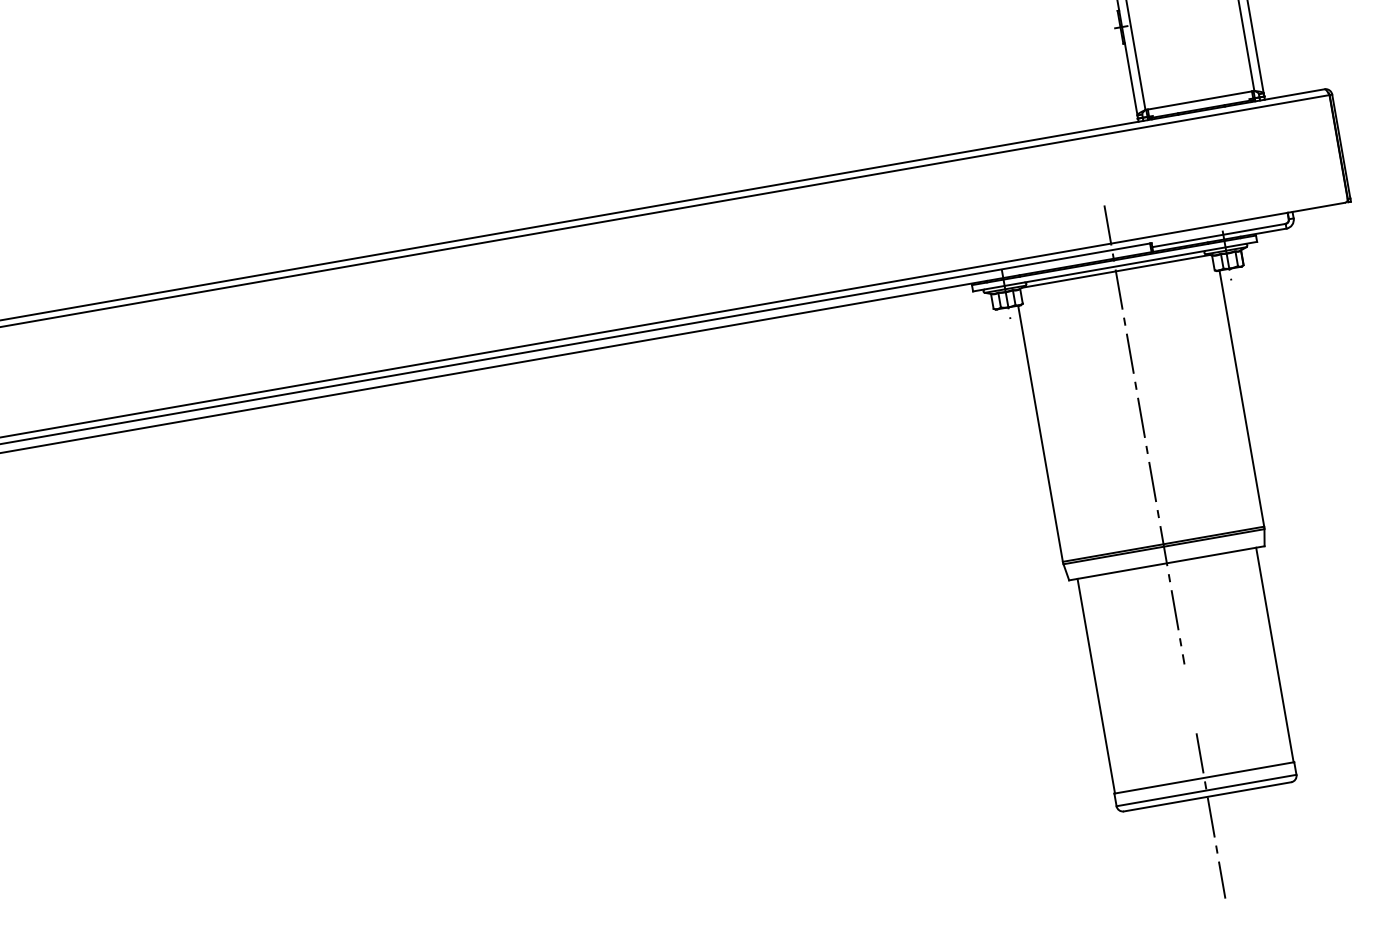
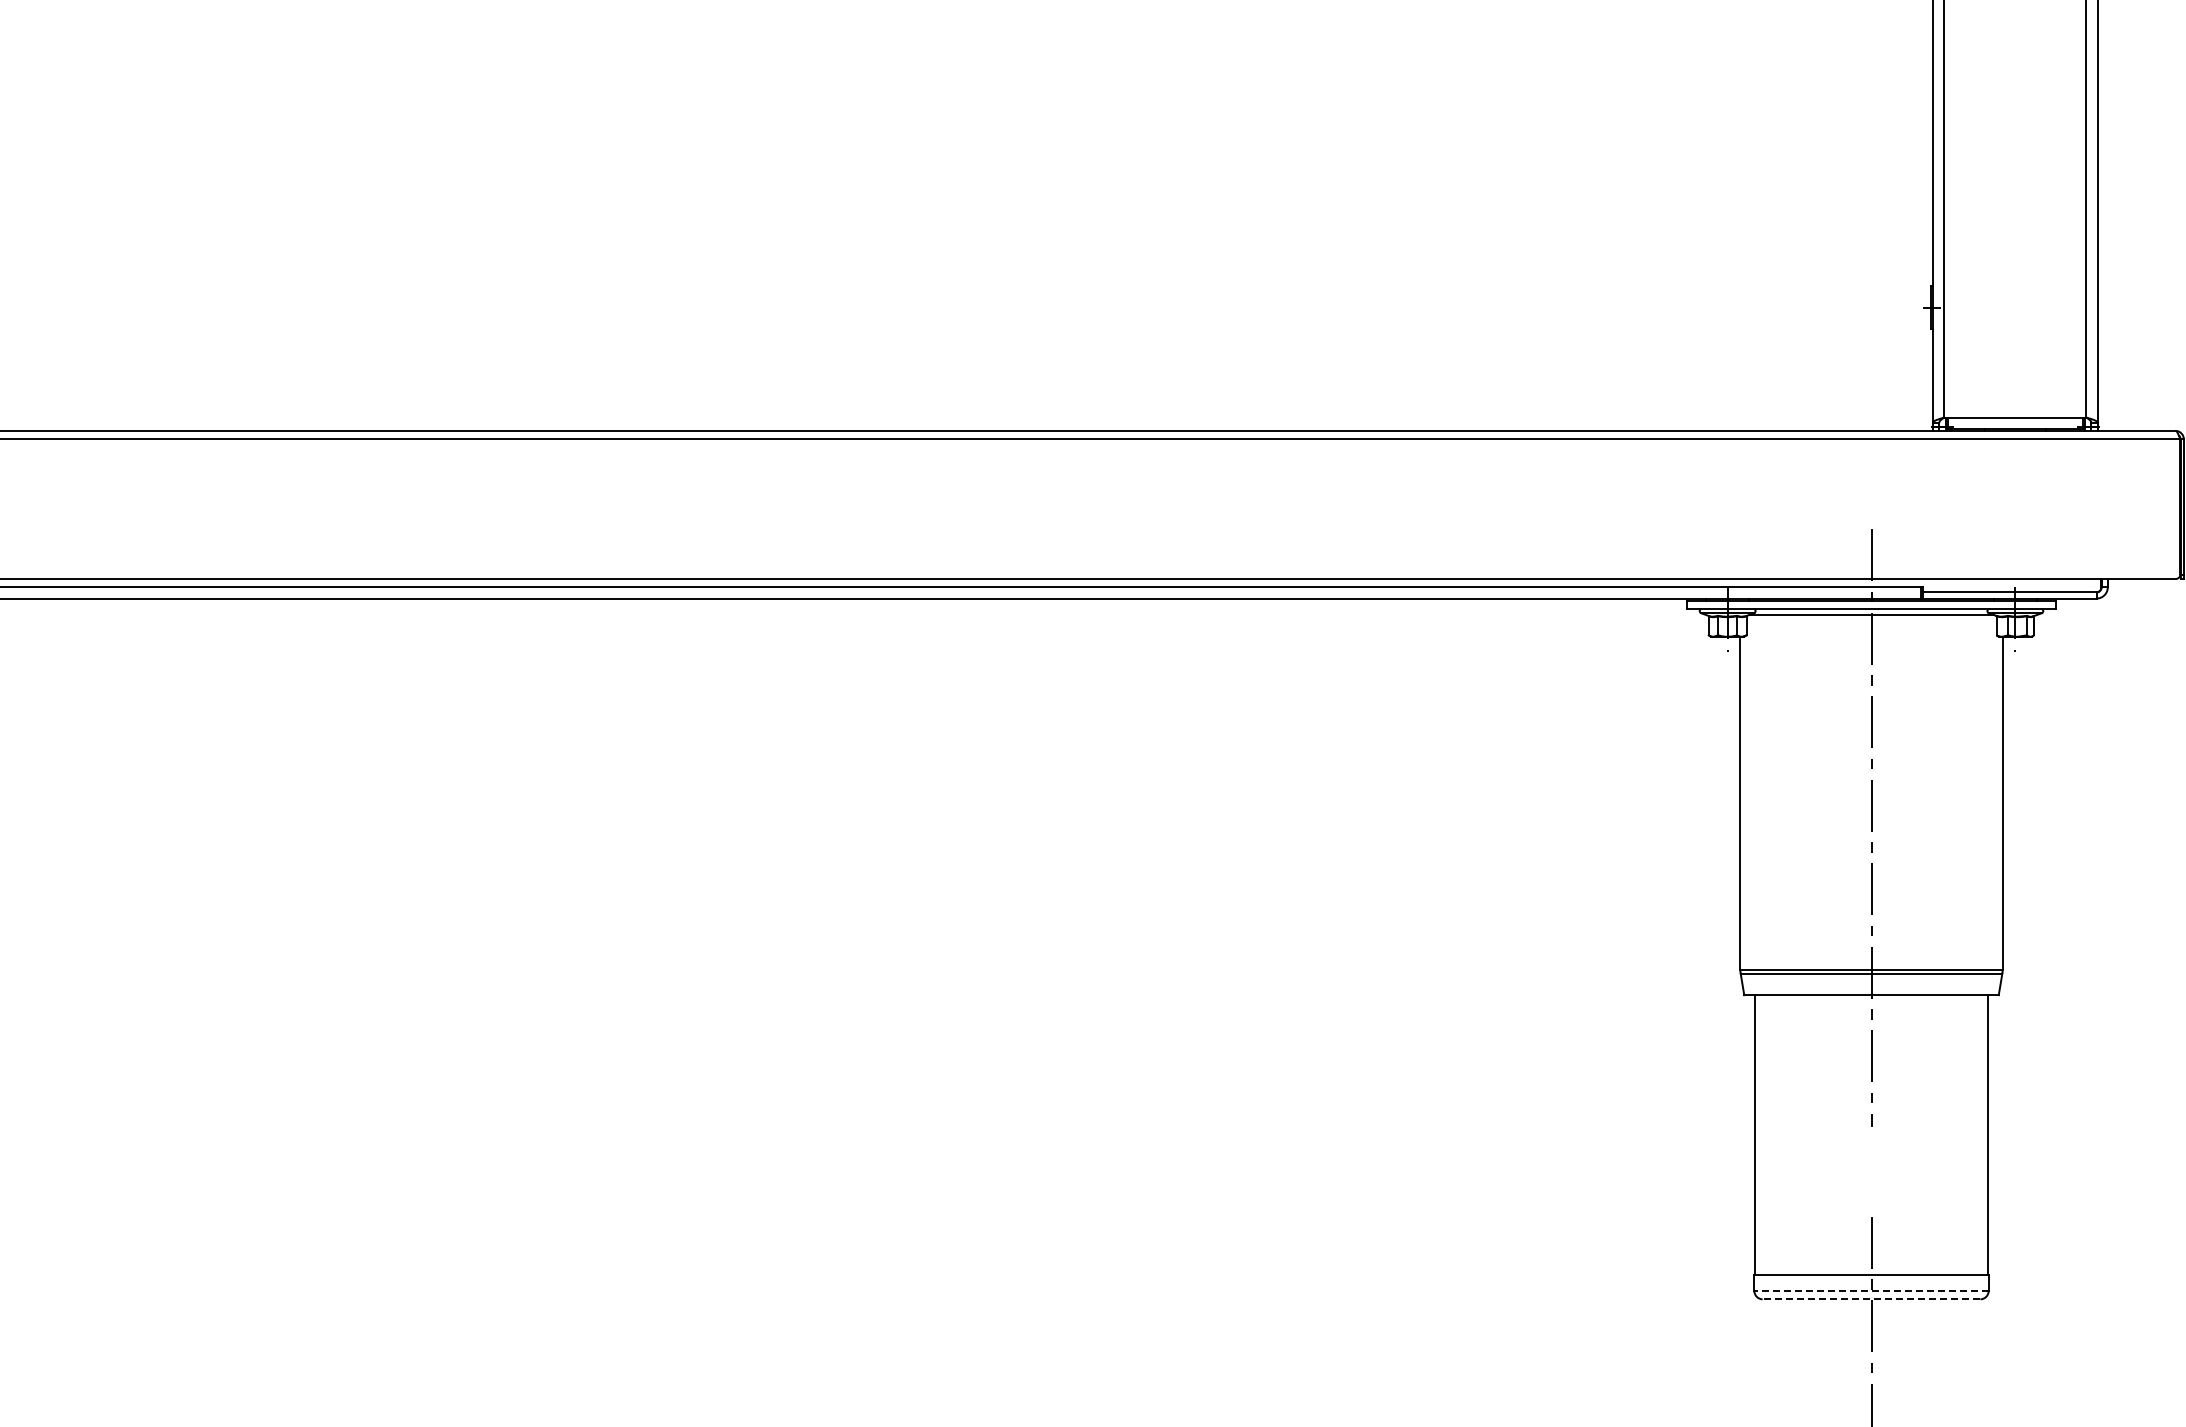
line: (1206, 790) -> (1871, 1291), solid -> dashed
line: (1207, 796) -> (1871, 1299), solid -> dashed

